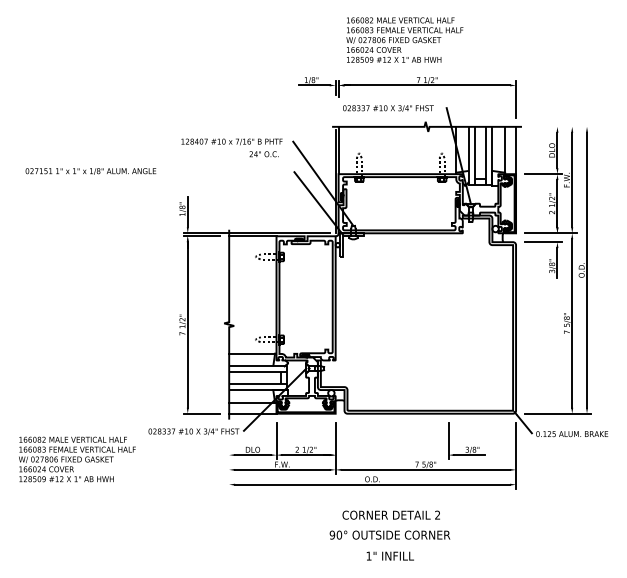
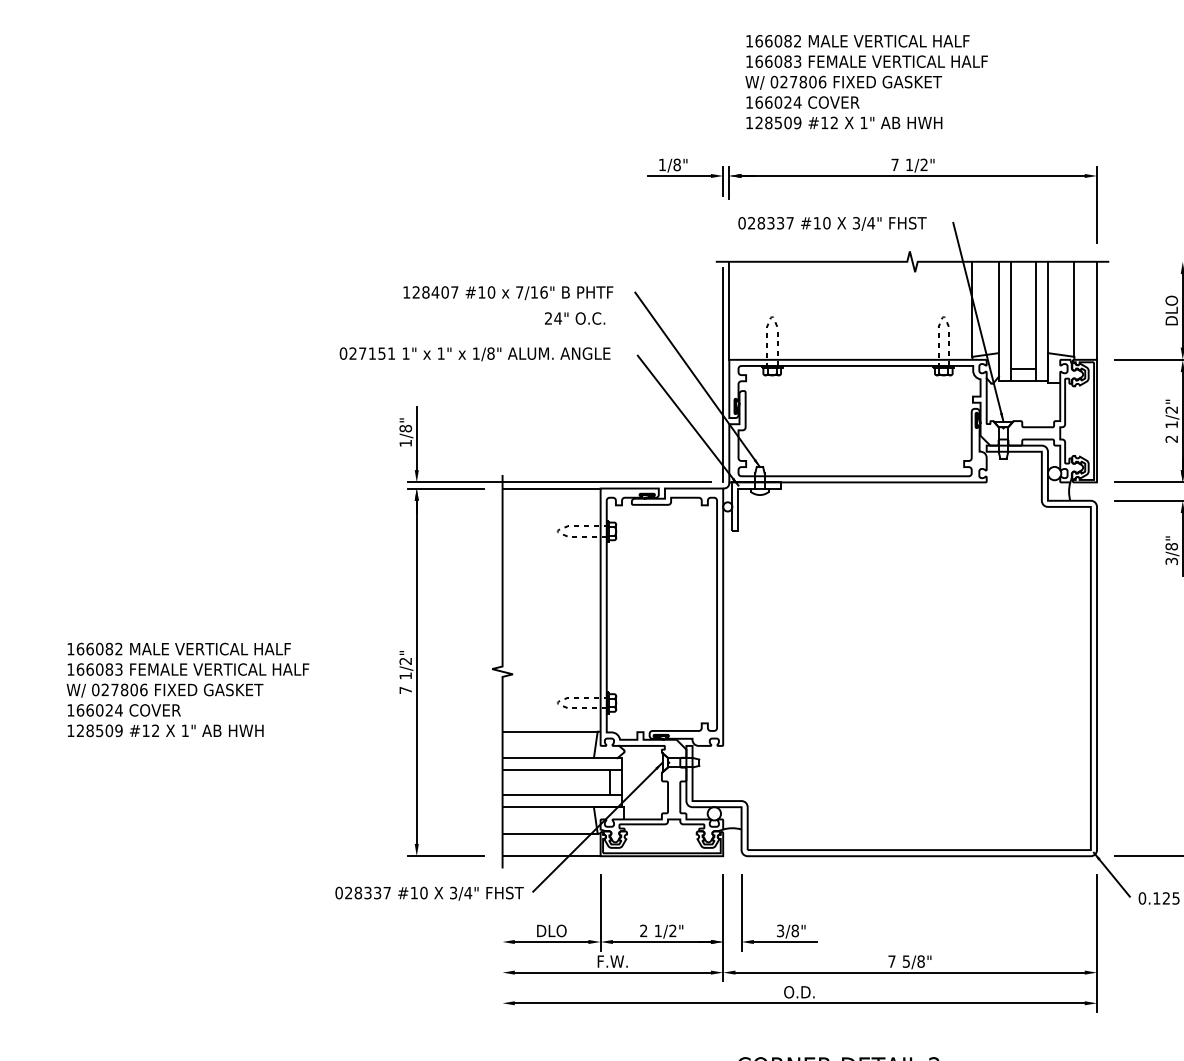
text: (90, 171) -> (474, 354), moved
part: (466, 440) -> (778, 911), moved
text: (77, 459) -> (188, 689), moved

